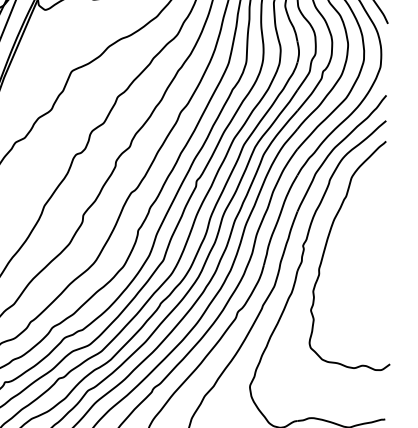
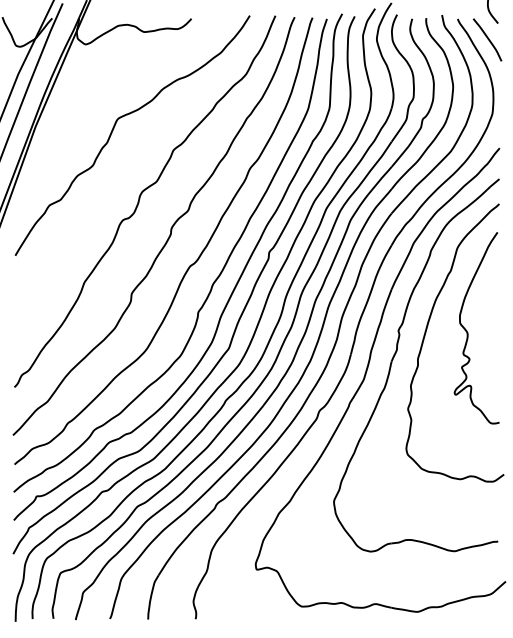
curve: (360, 247) -> (468, 332), added

